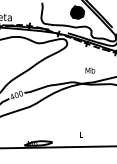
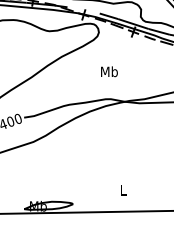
text: (90, 70) -> (109, 71), moved

